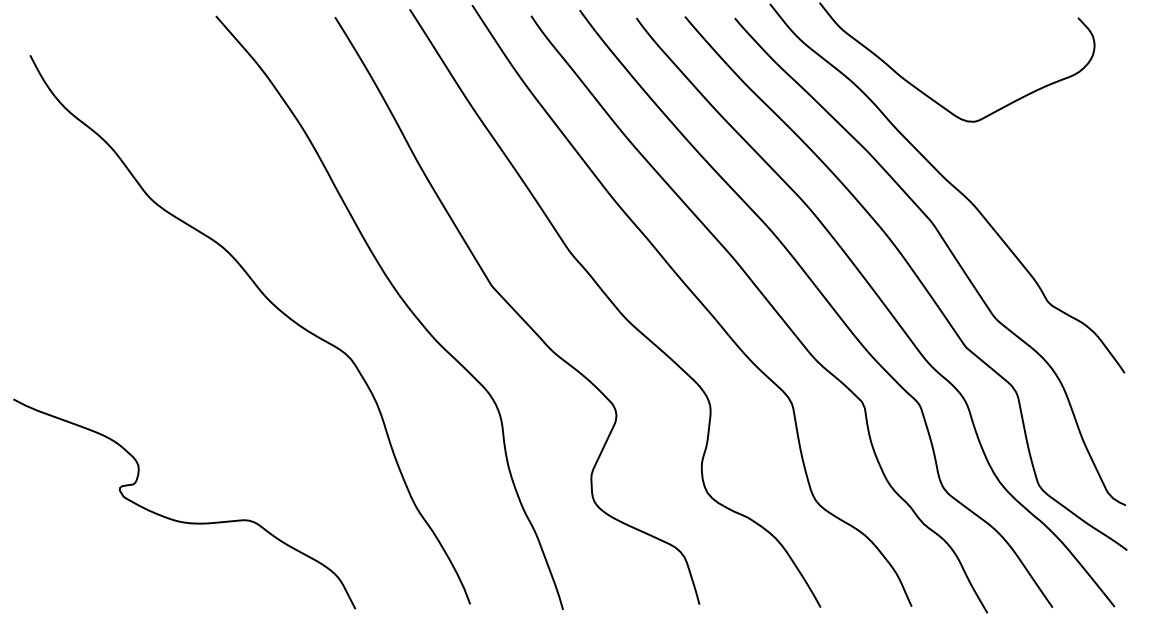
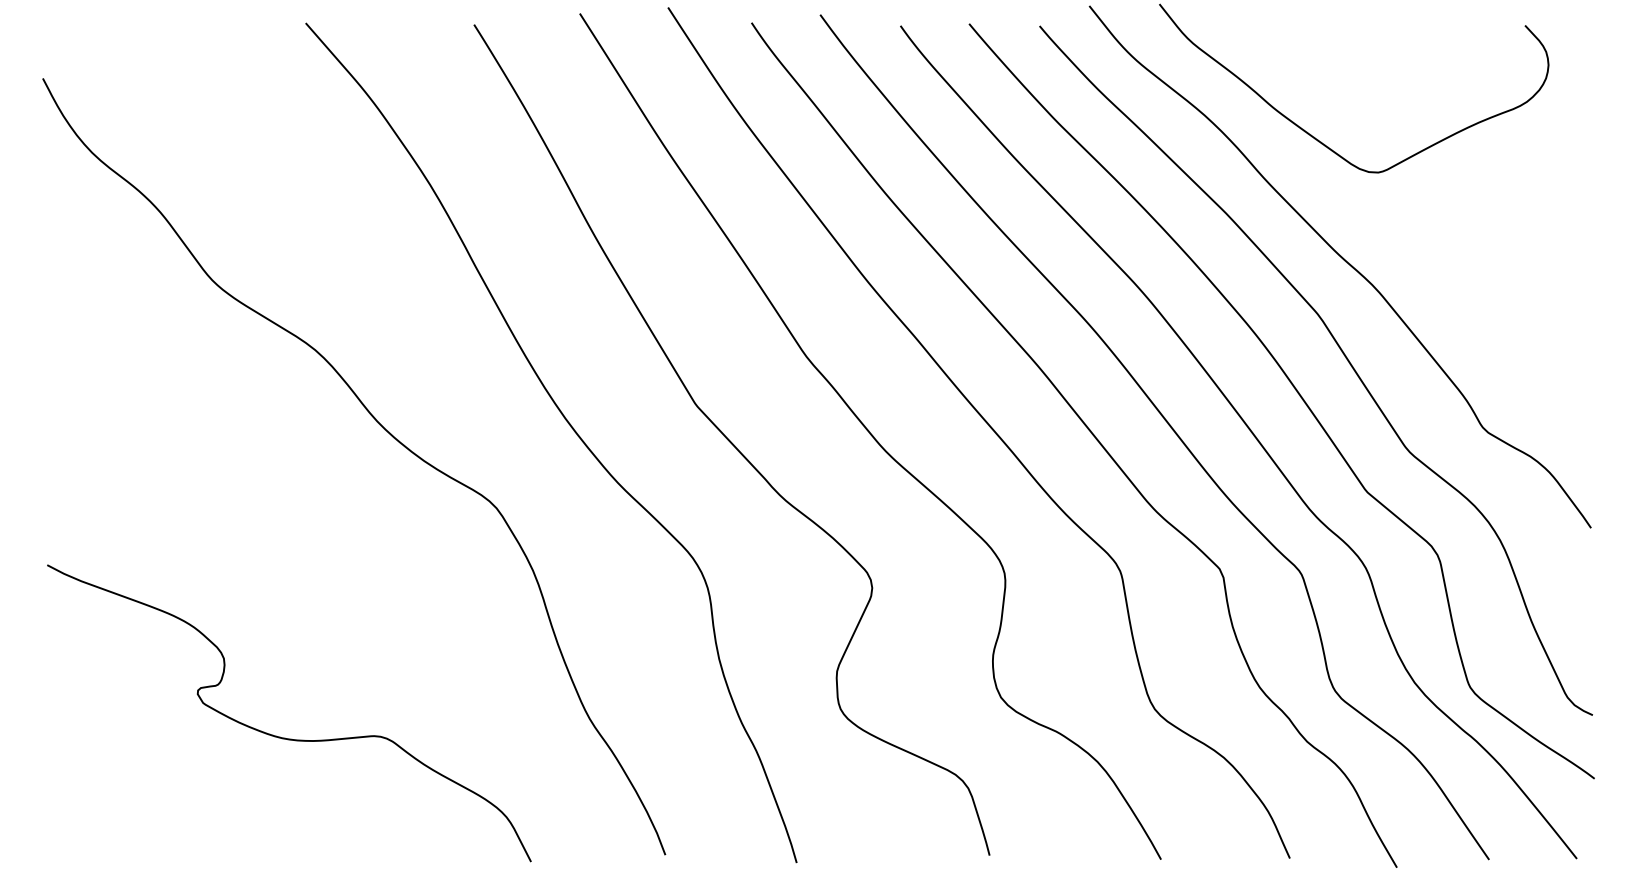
curve: (181, 521) -> (285, 737), moved

